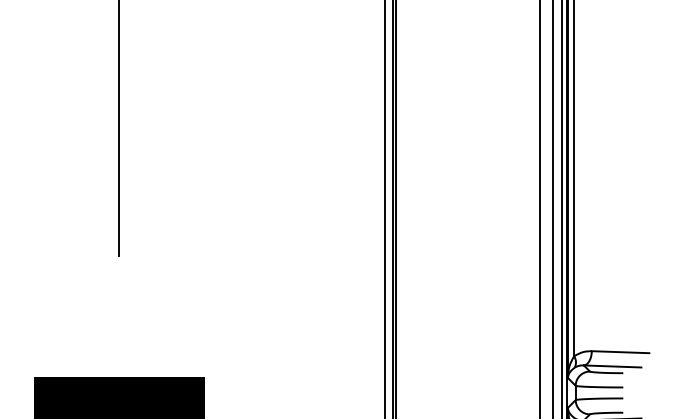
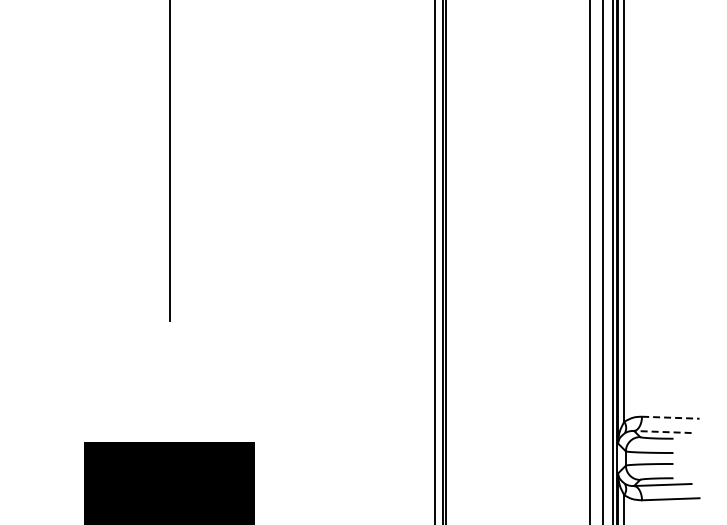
line: (620, 351) -> (670, 417), solid -> dashed
line: (612, 366) -> (662, 432), solid -> dashed

